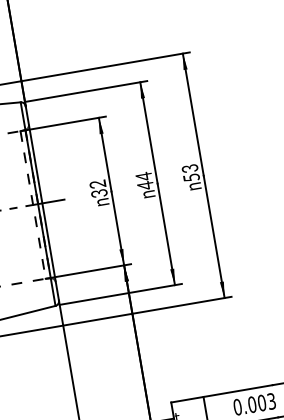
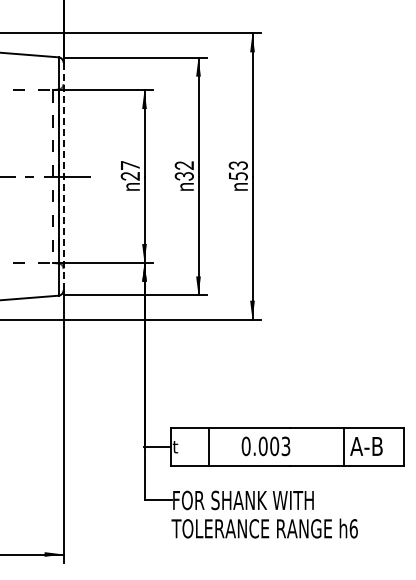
text: (143, 180) -> (183, 170), 44 -> 32
text: (97, 188) -> (129, 170), 32 -> 27
line: (42, 203) -> (63, 176), solid -> dashed

